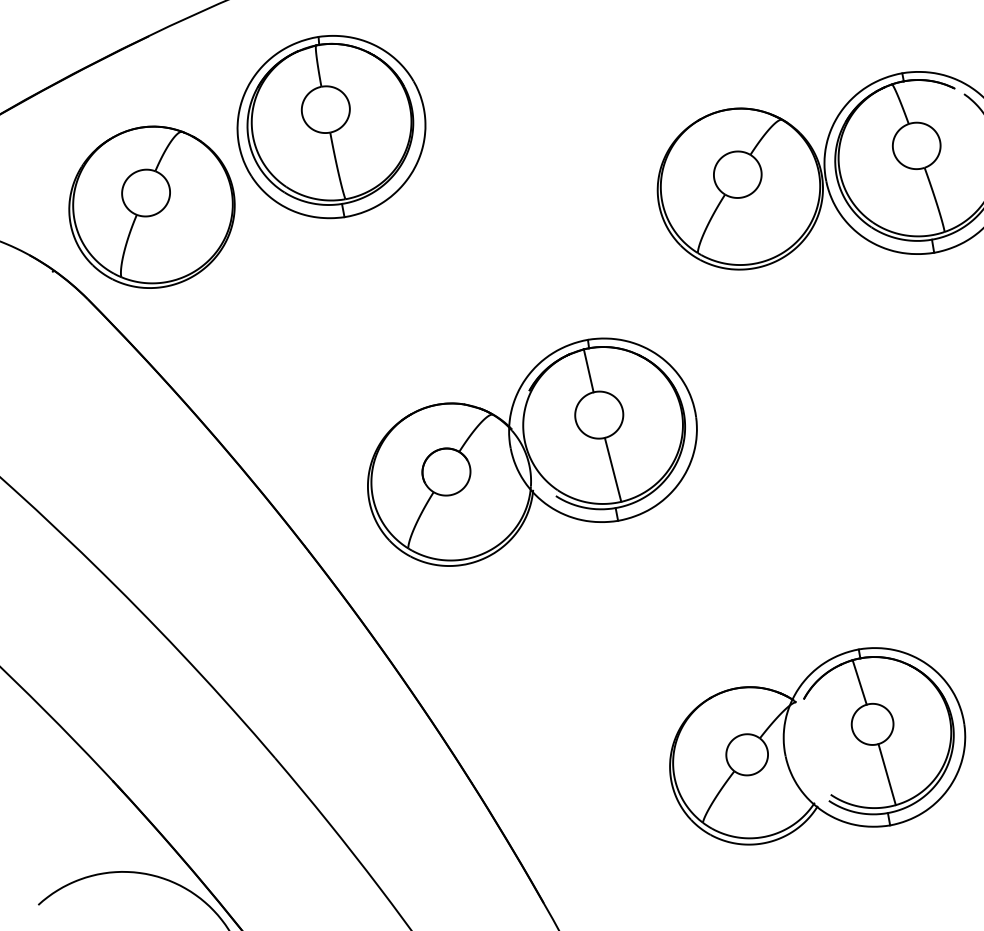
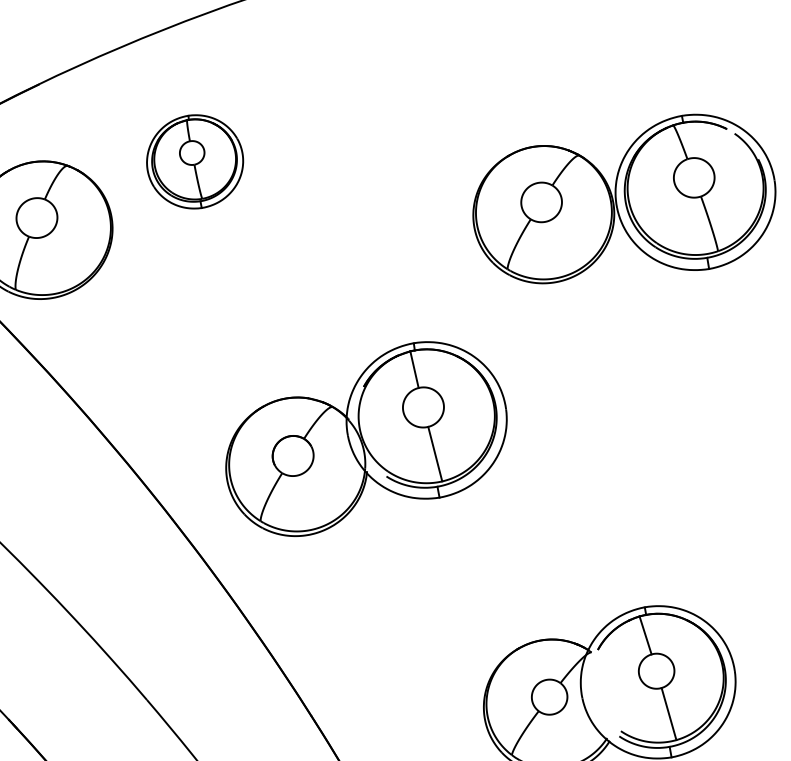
part: (331, 127) -> (195, 162), size x0.6

